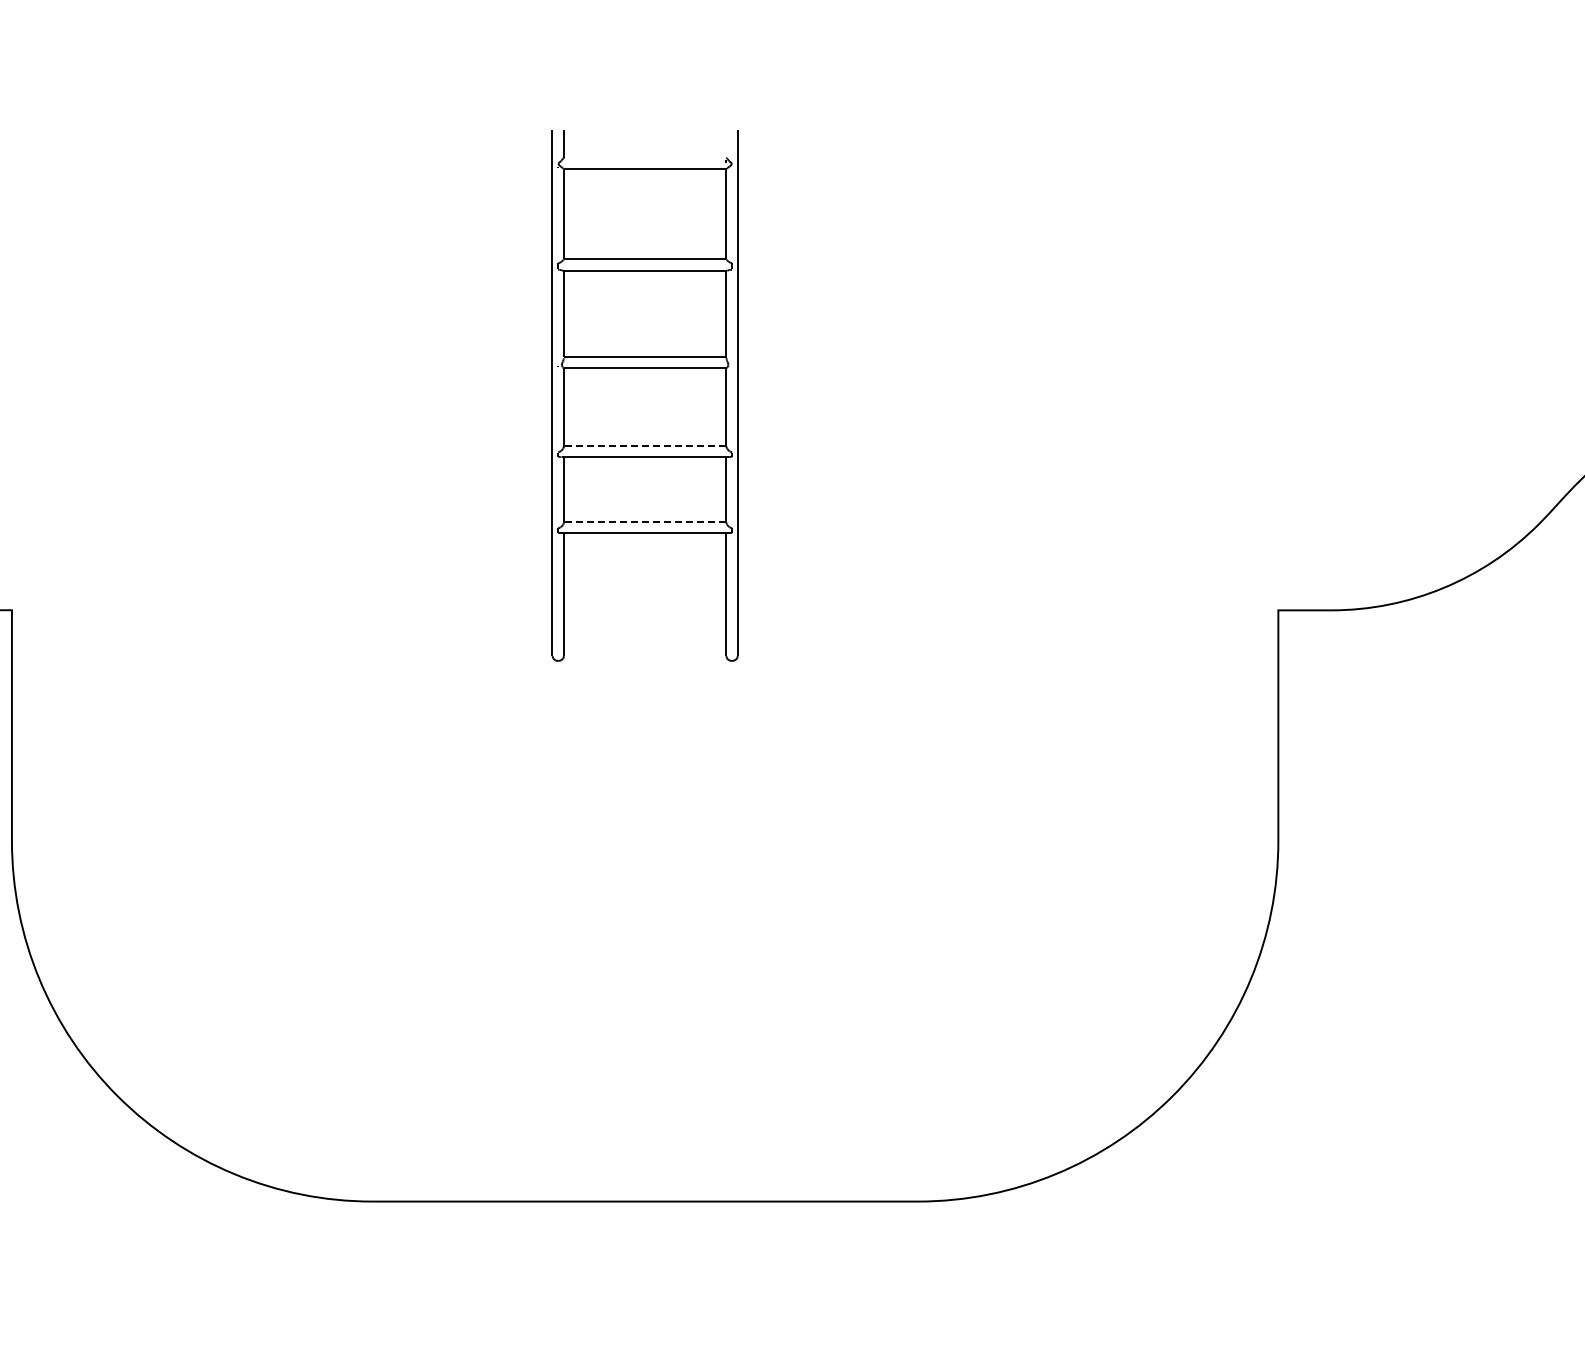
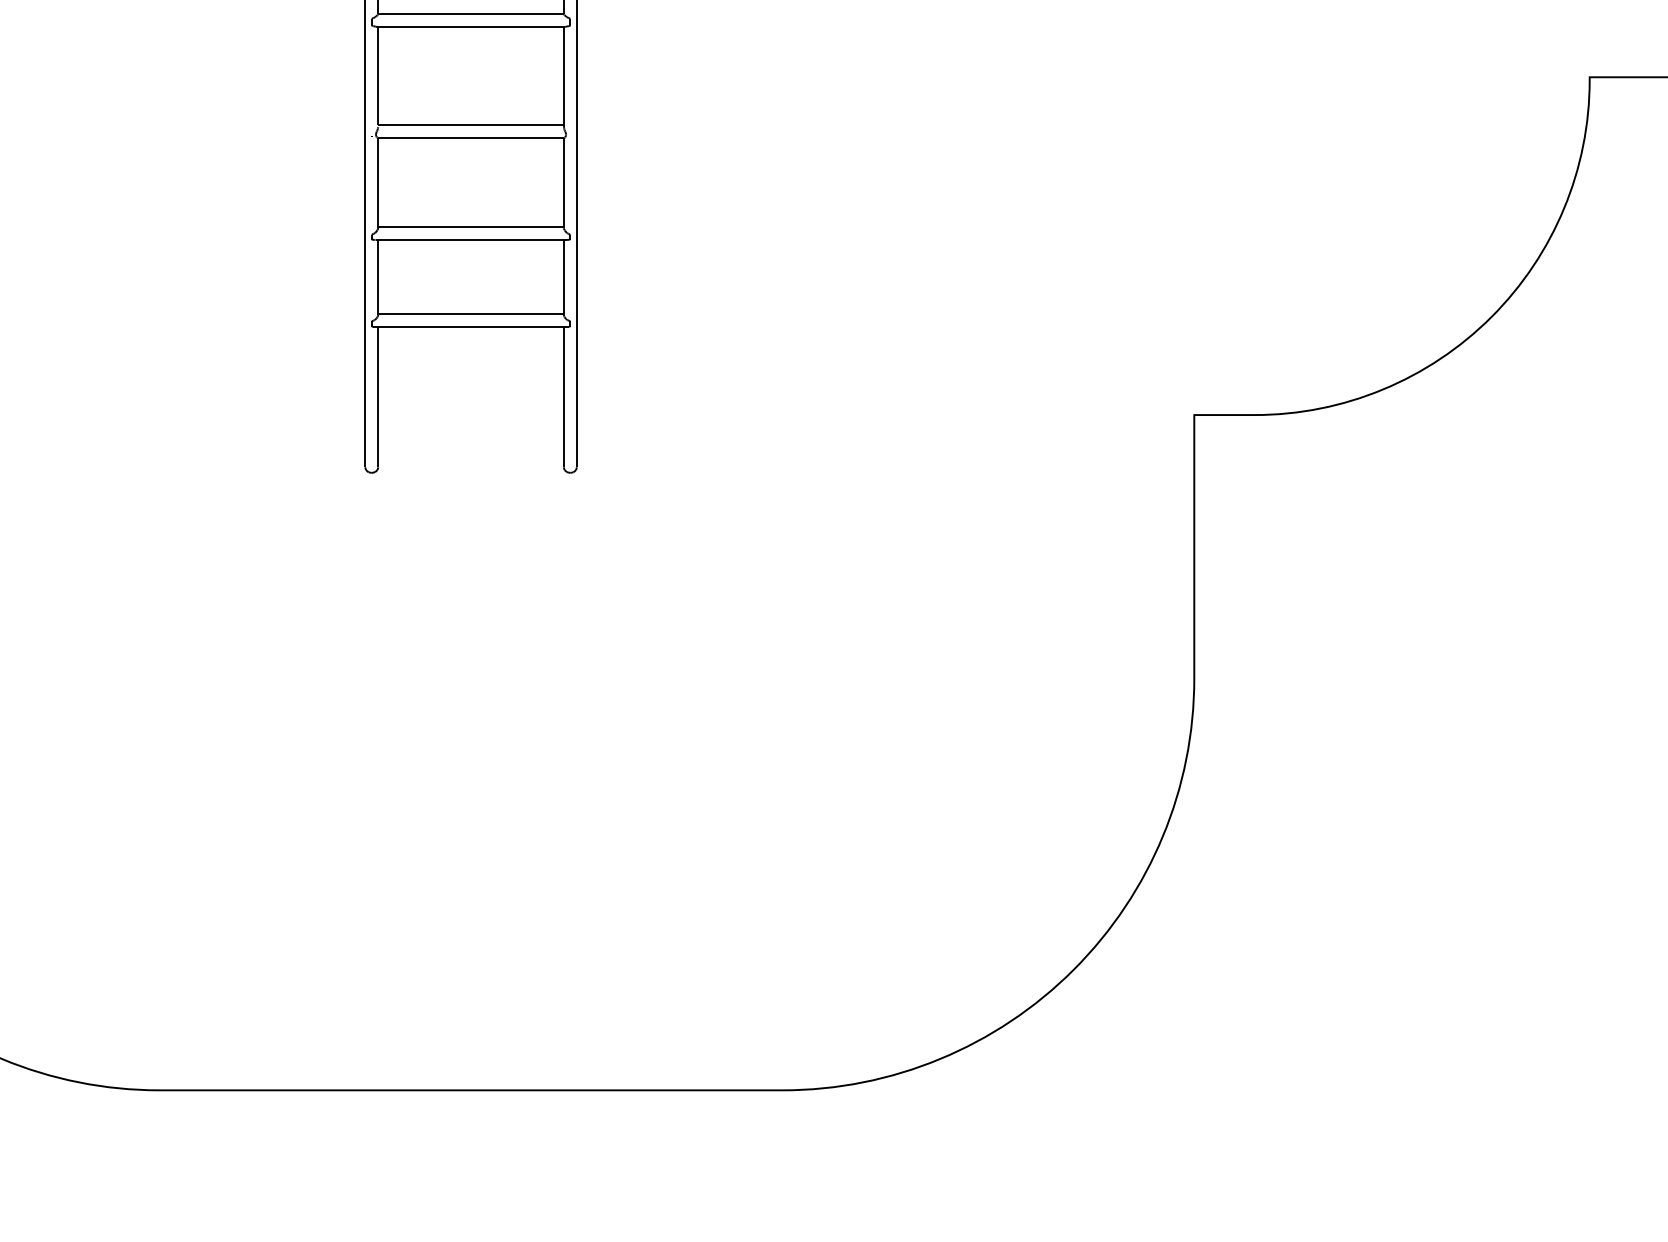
line: (644, 445) -> (470, 226), dashed -> solid
line: (644, 521) -> (470, 313), dashed -> solid

